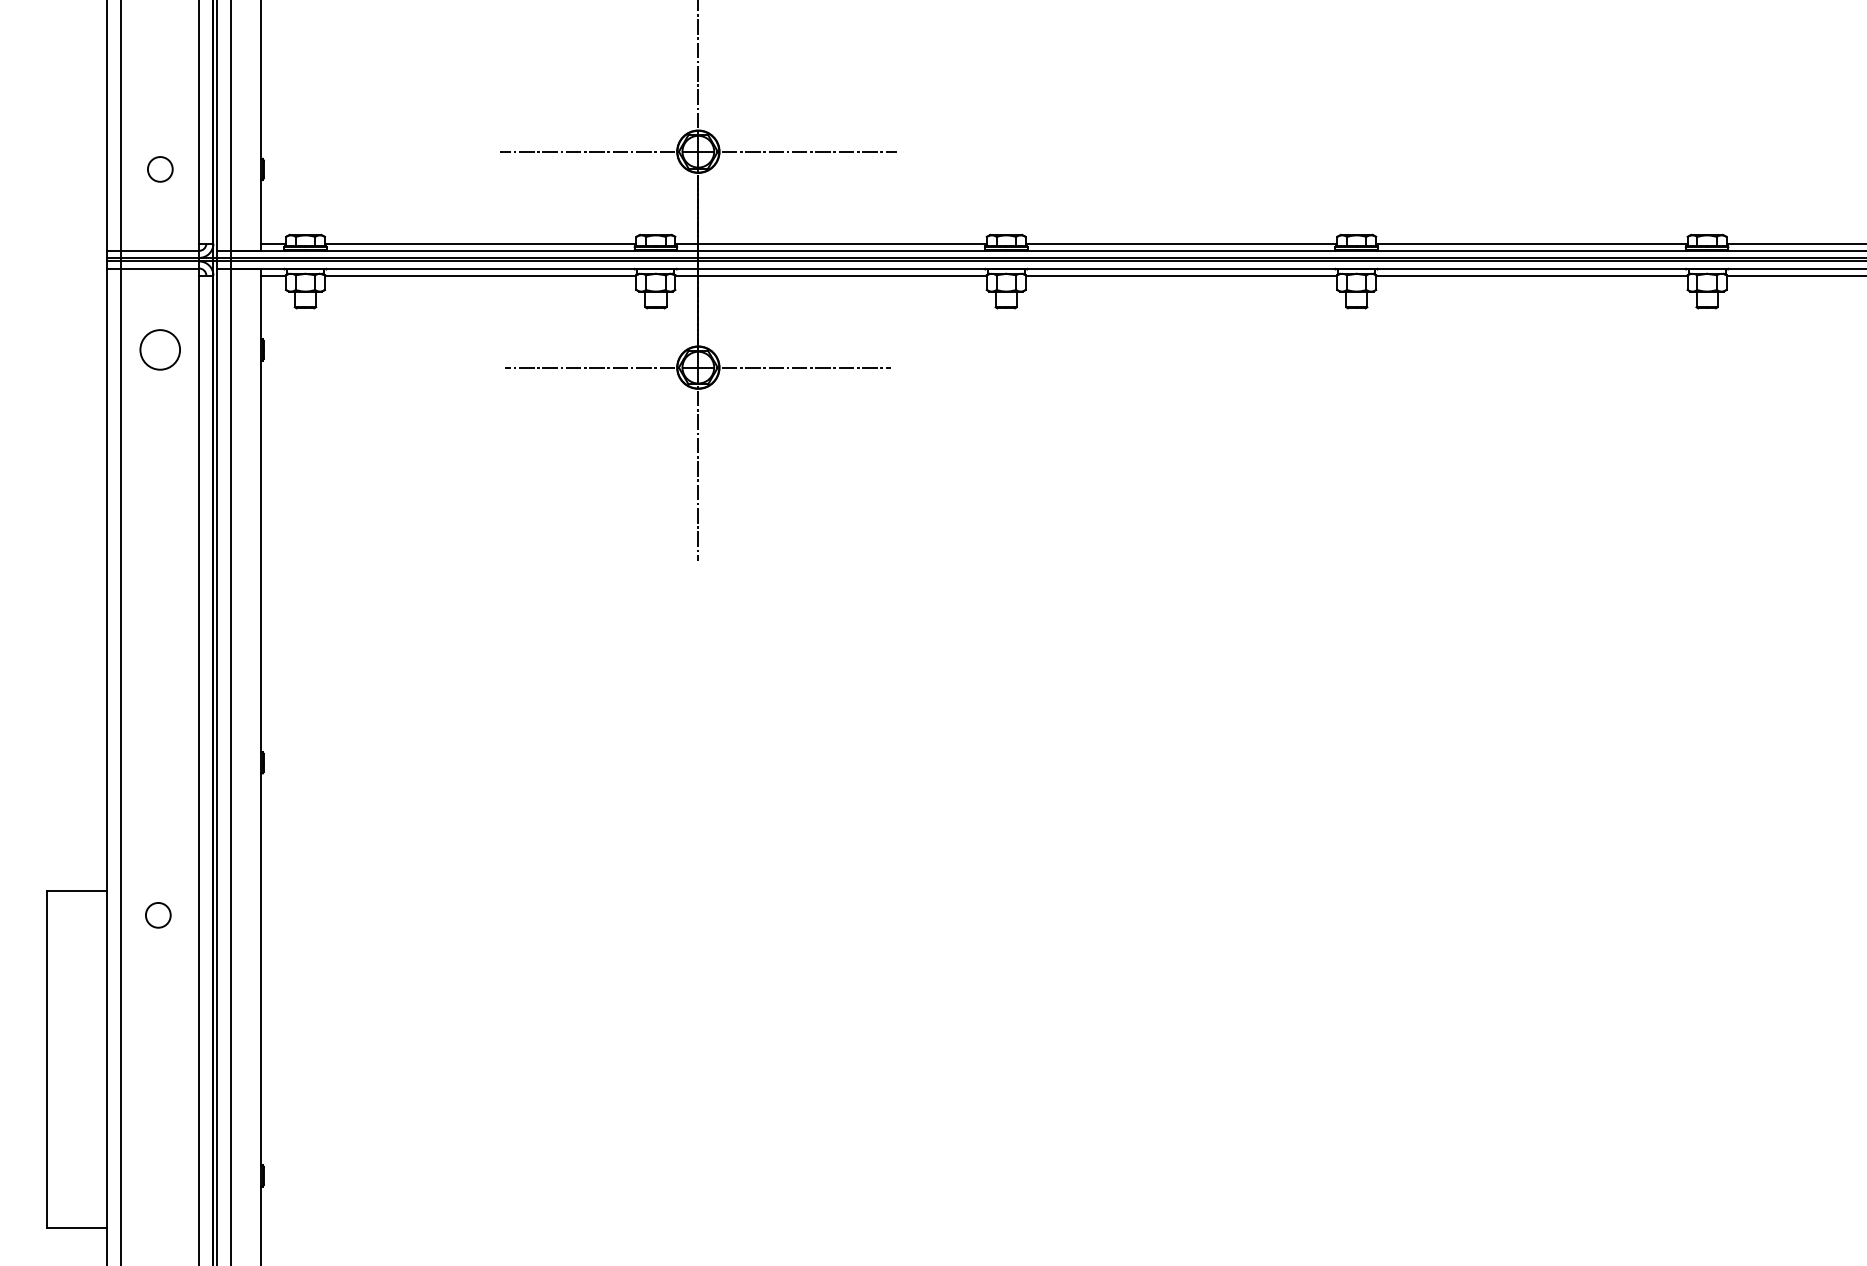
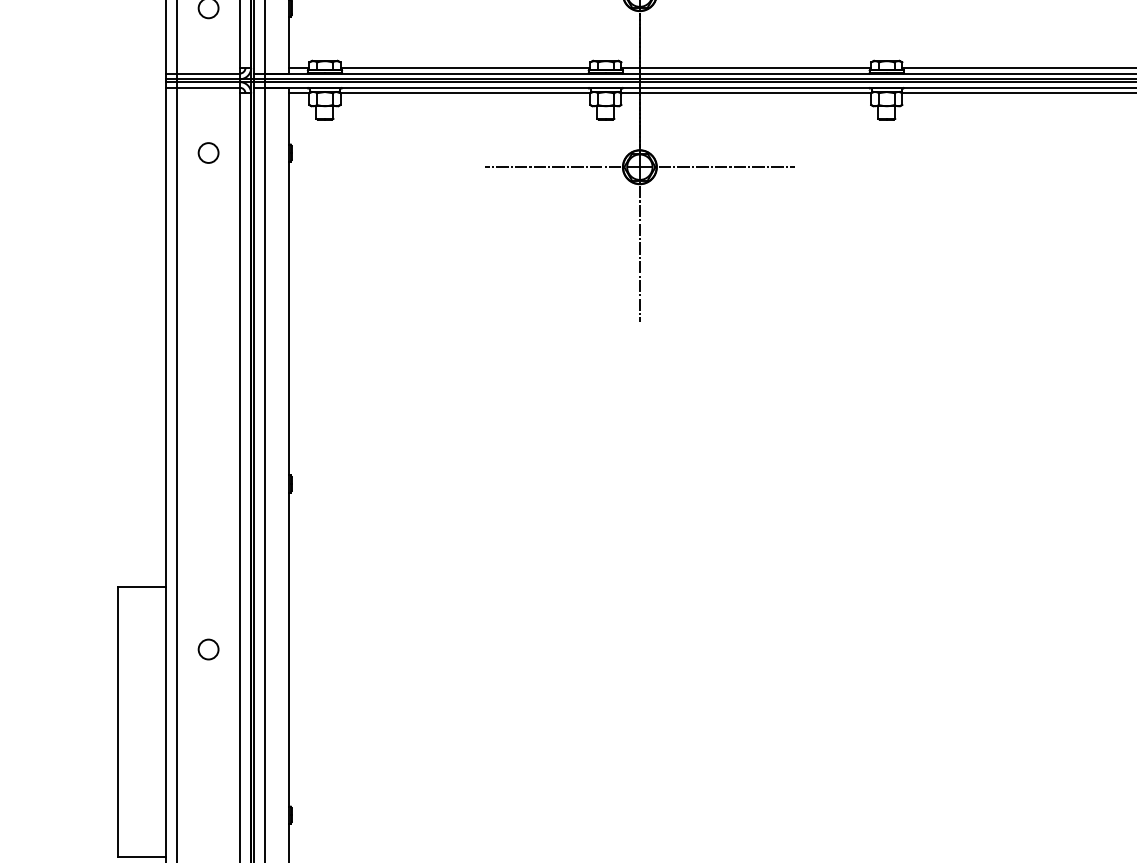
circle: (160, 349) -> (208, 152), size x0.62
circle: (158, 915) -> (208, 649), moved

